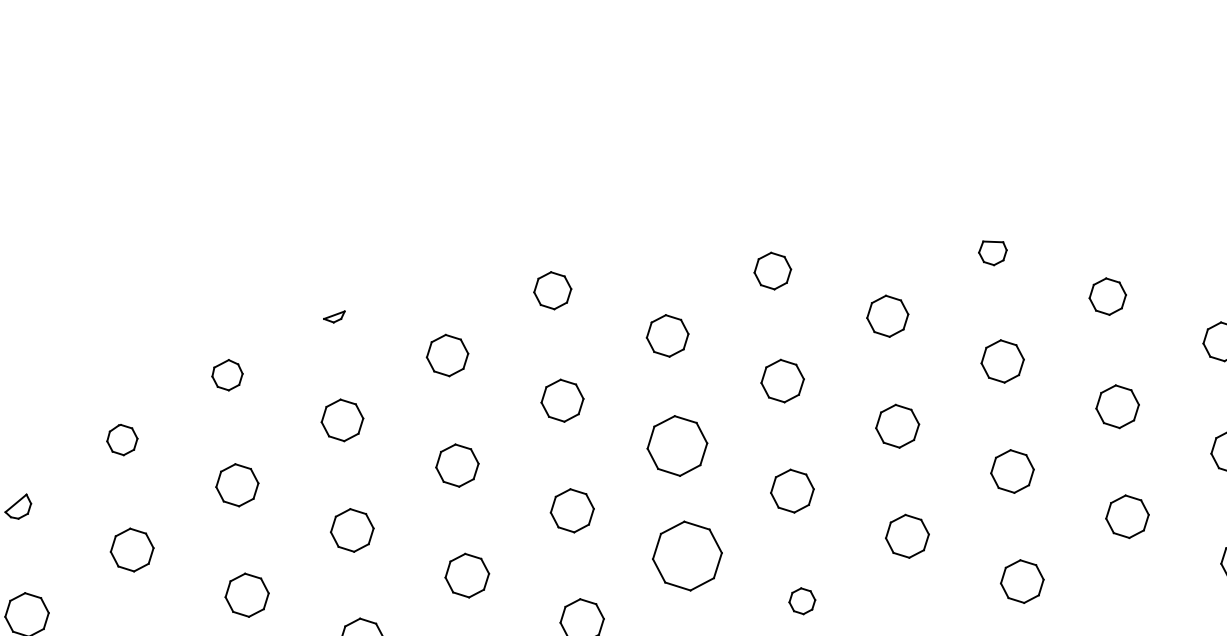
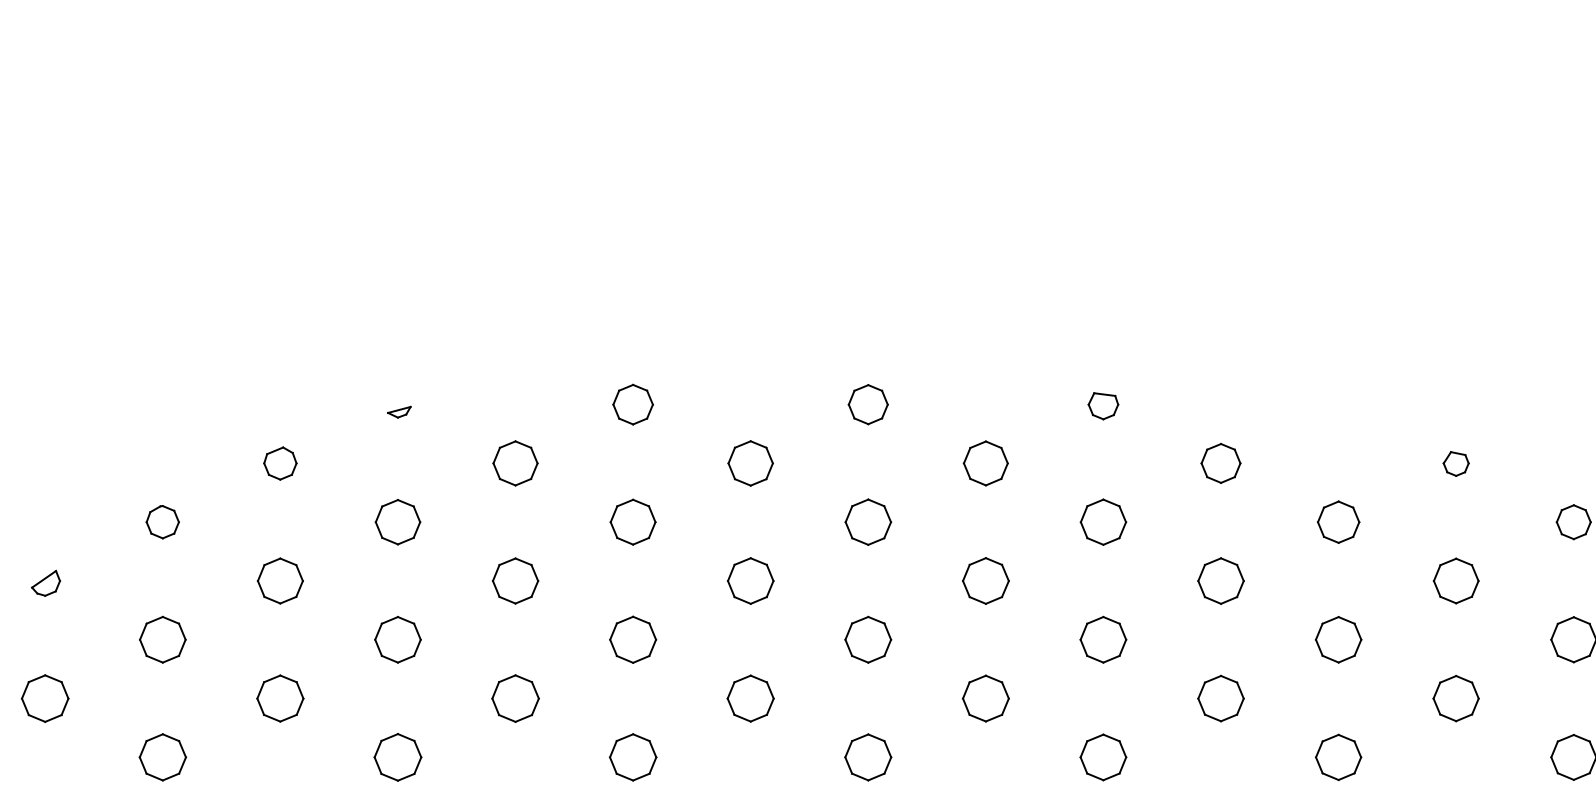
part: (677, 445) -> (750, 580), size x0.71
part: (687, 555) -> (750, 698), size x0.62
part: (802, 601) -> (868, 757), size x1.67

